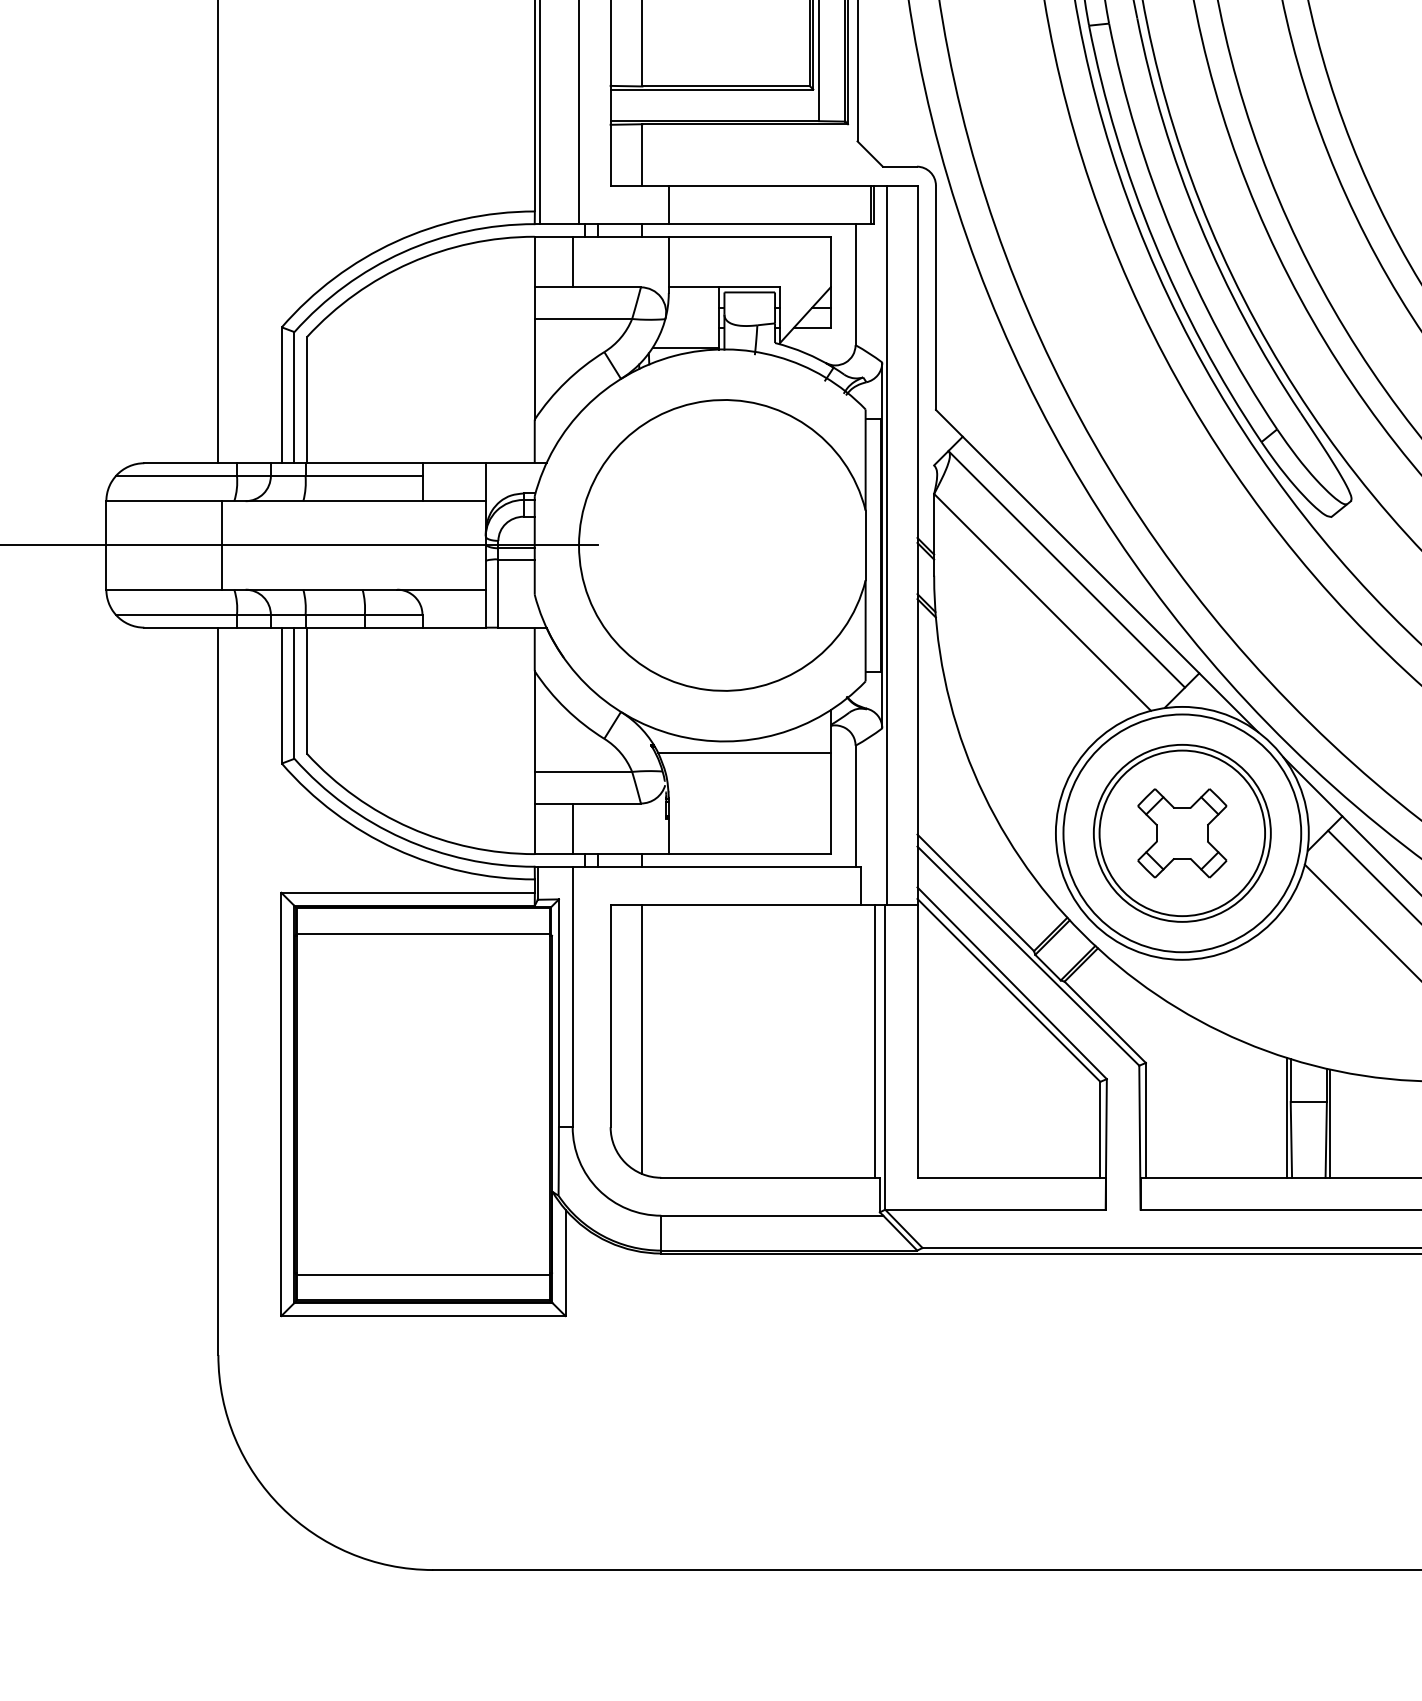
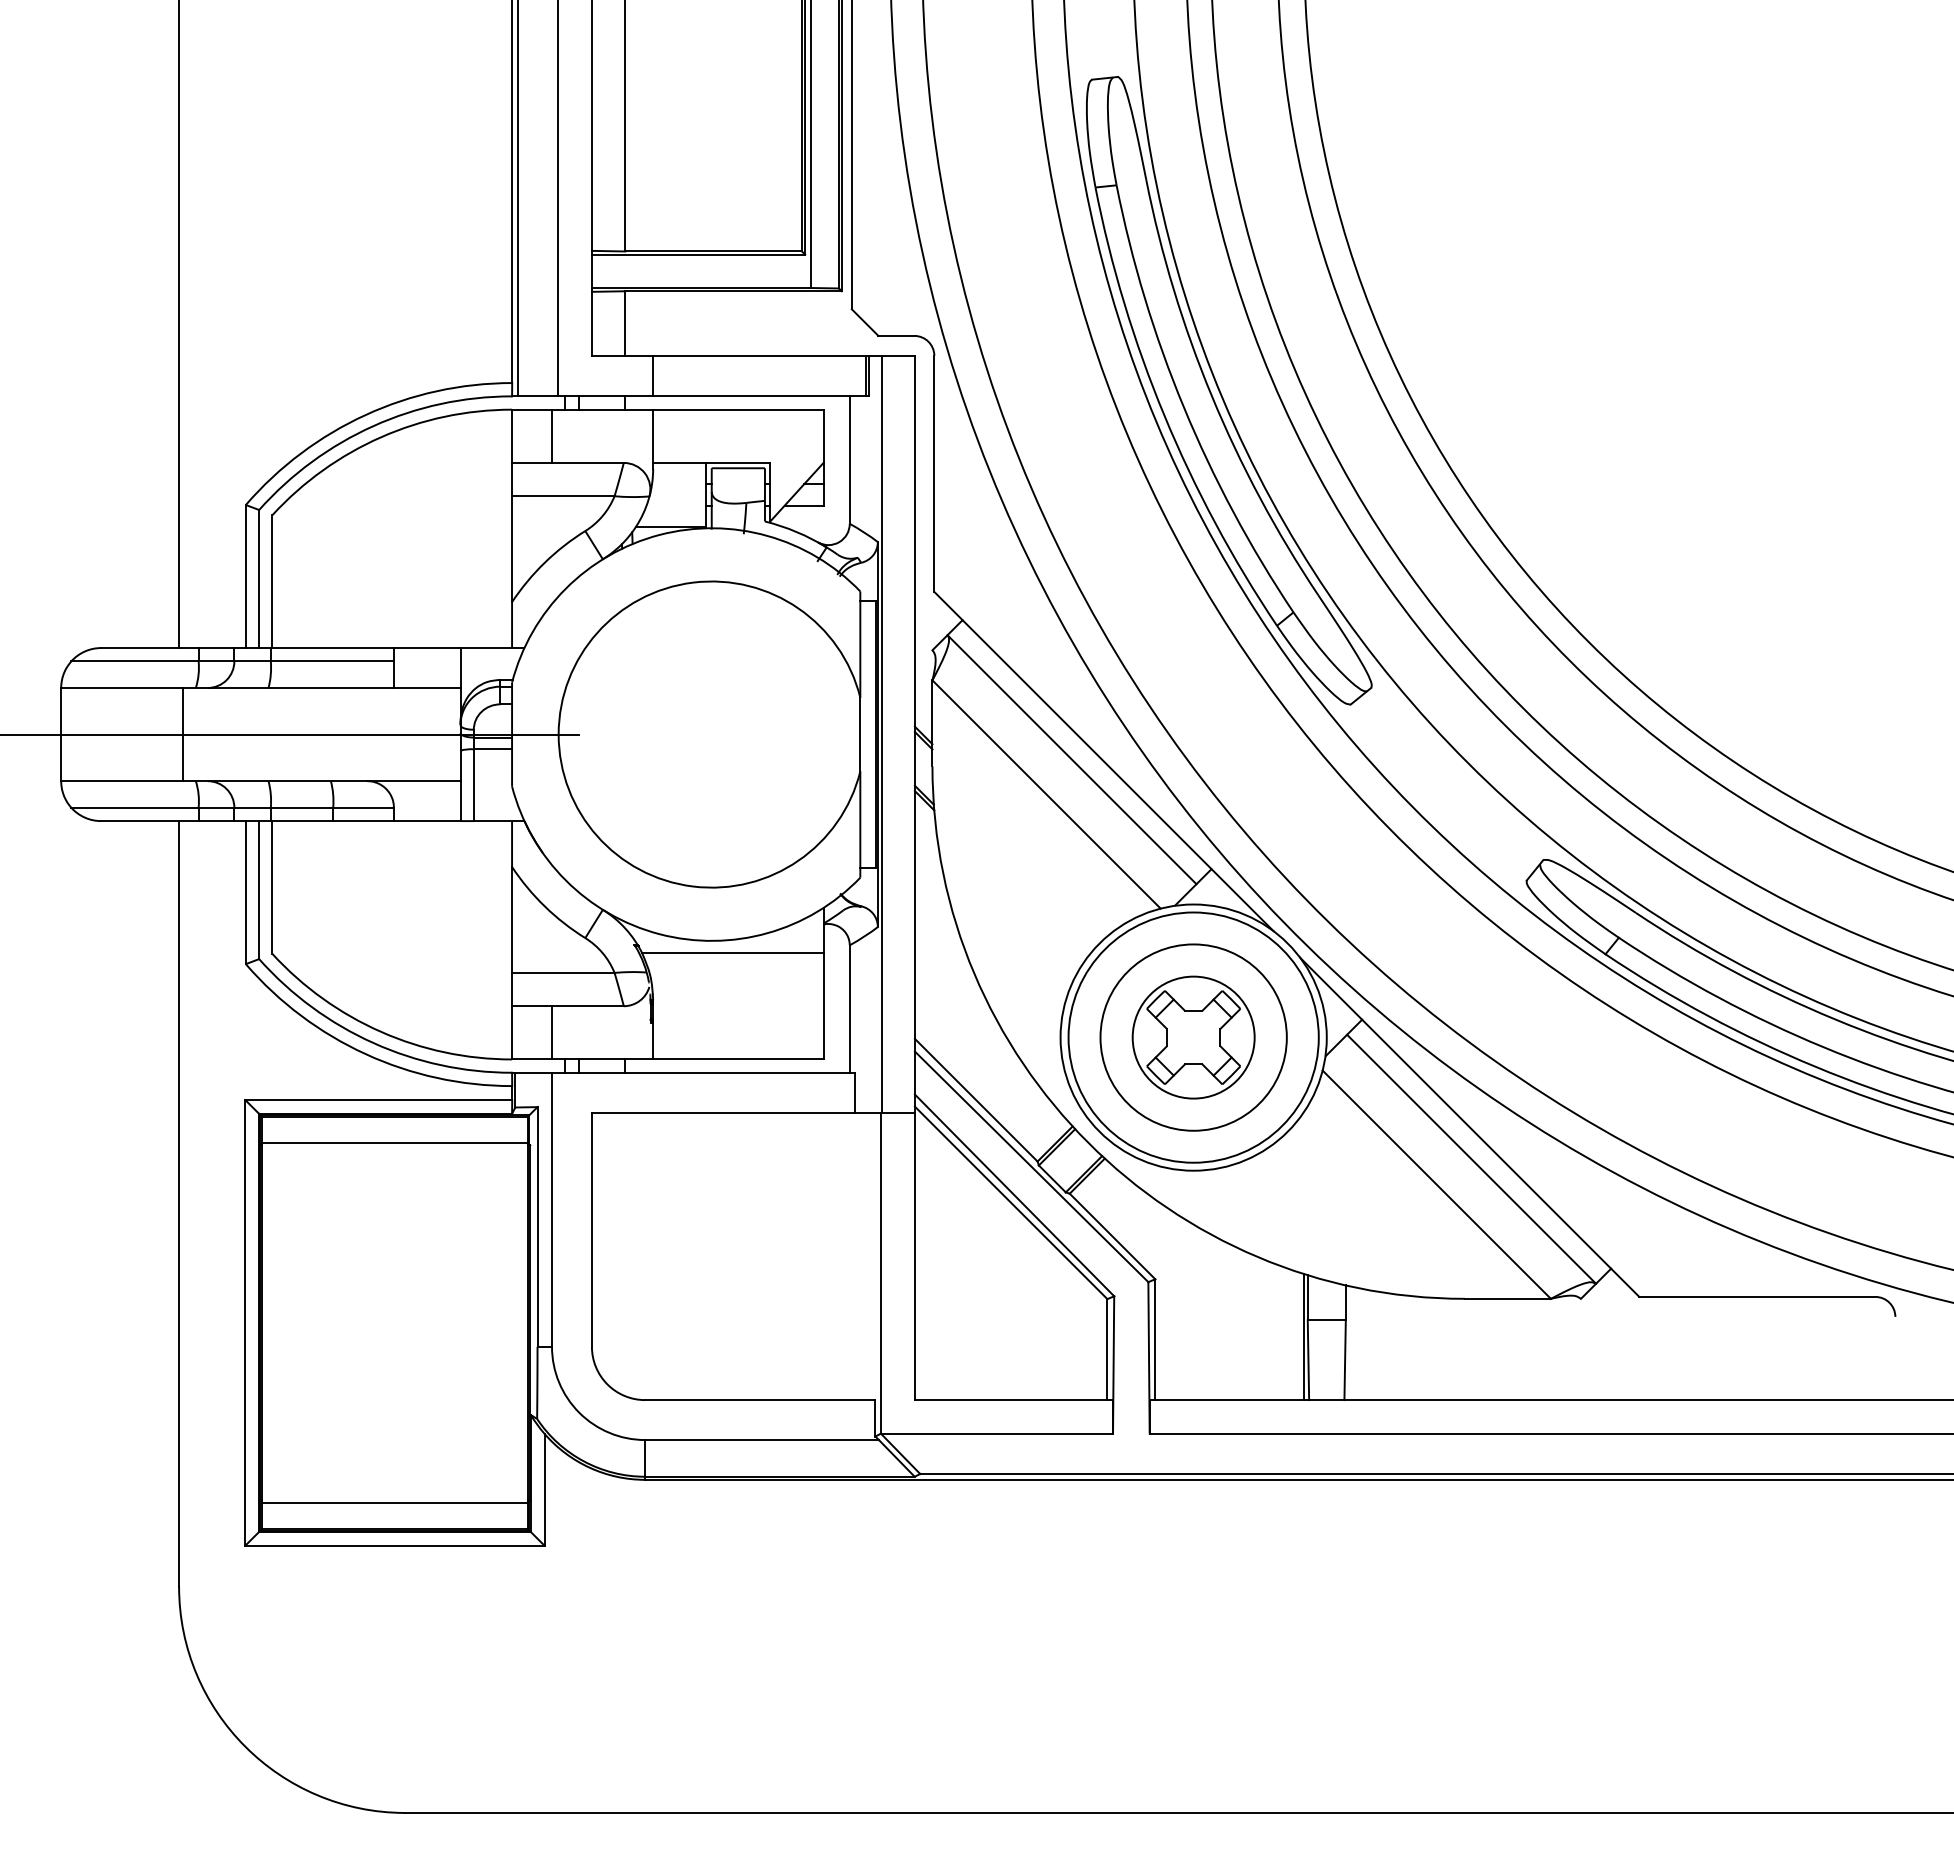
circle: (1182, 833) -> (1193, 1037), size x0.7
line: (642, 1039) -> (625, 1254), removed
line: (874, 1041) -> (869, 1256), removed
line: (1330, 1123) -> (1349, 1343), removed

